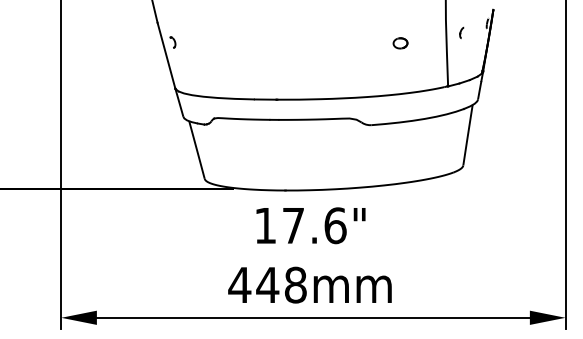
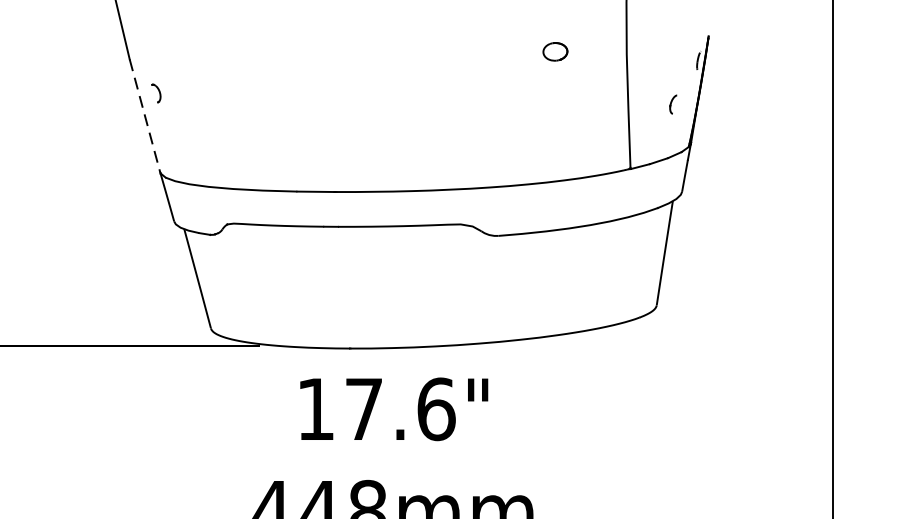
part: (461, 32) -> (672, 103), moved
part: (400, 43) -> (555, 52), moved
line: (166, 55) -> (145, 115), solid -> dashed

